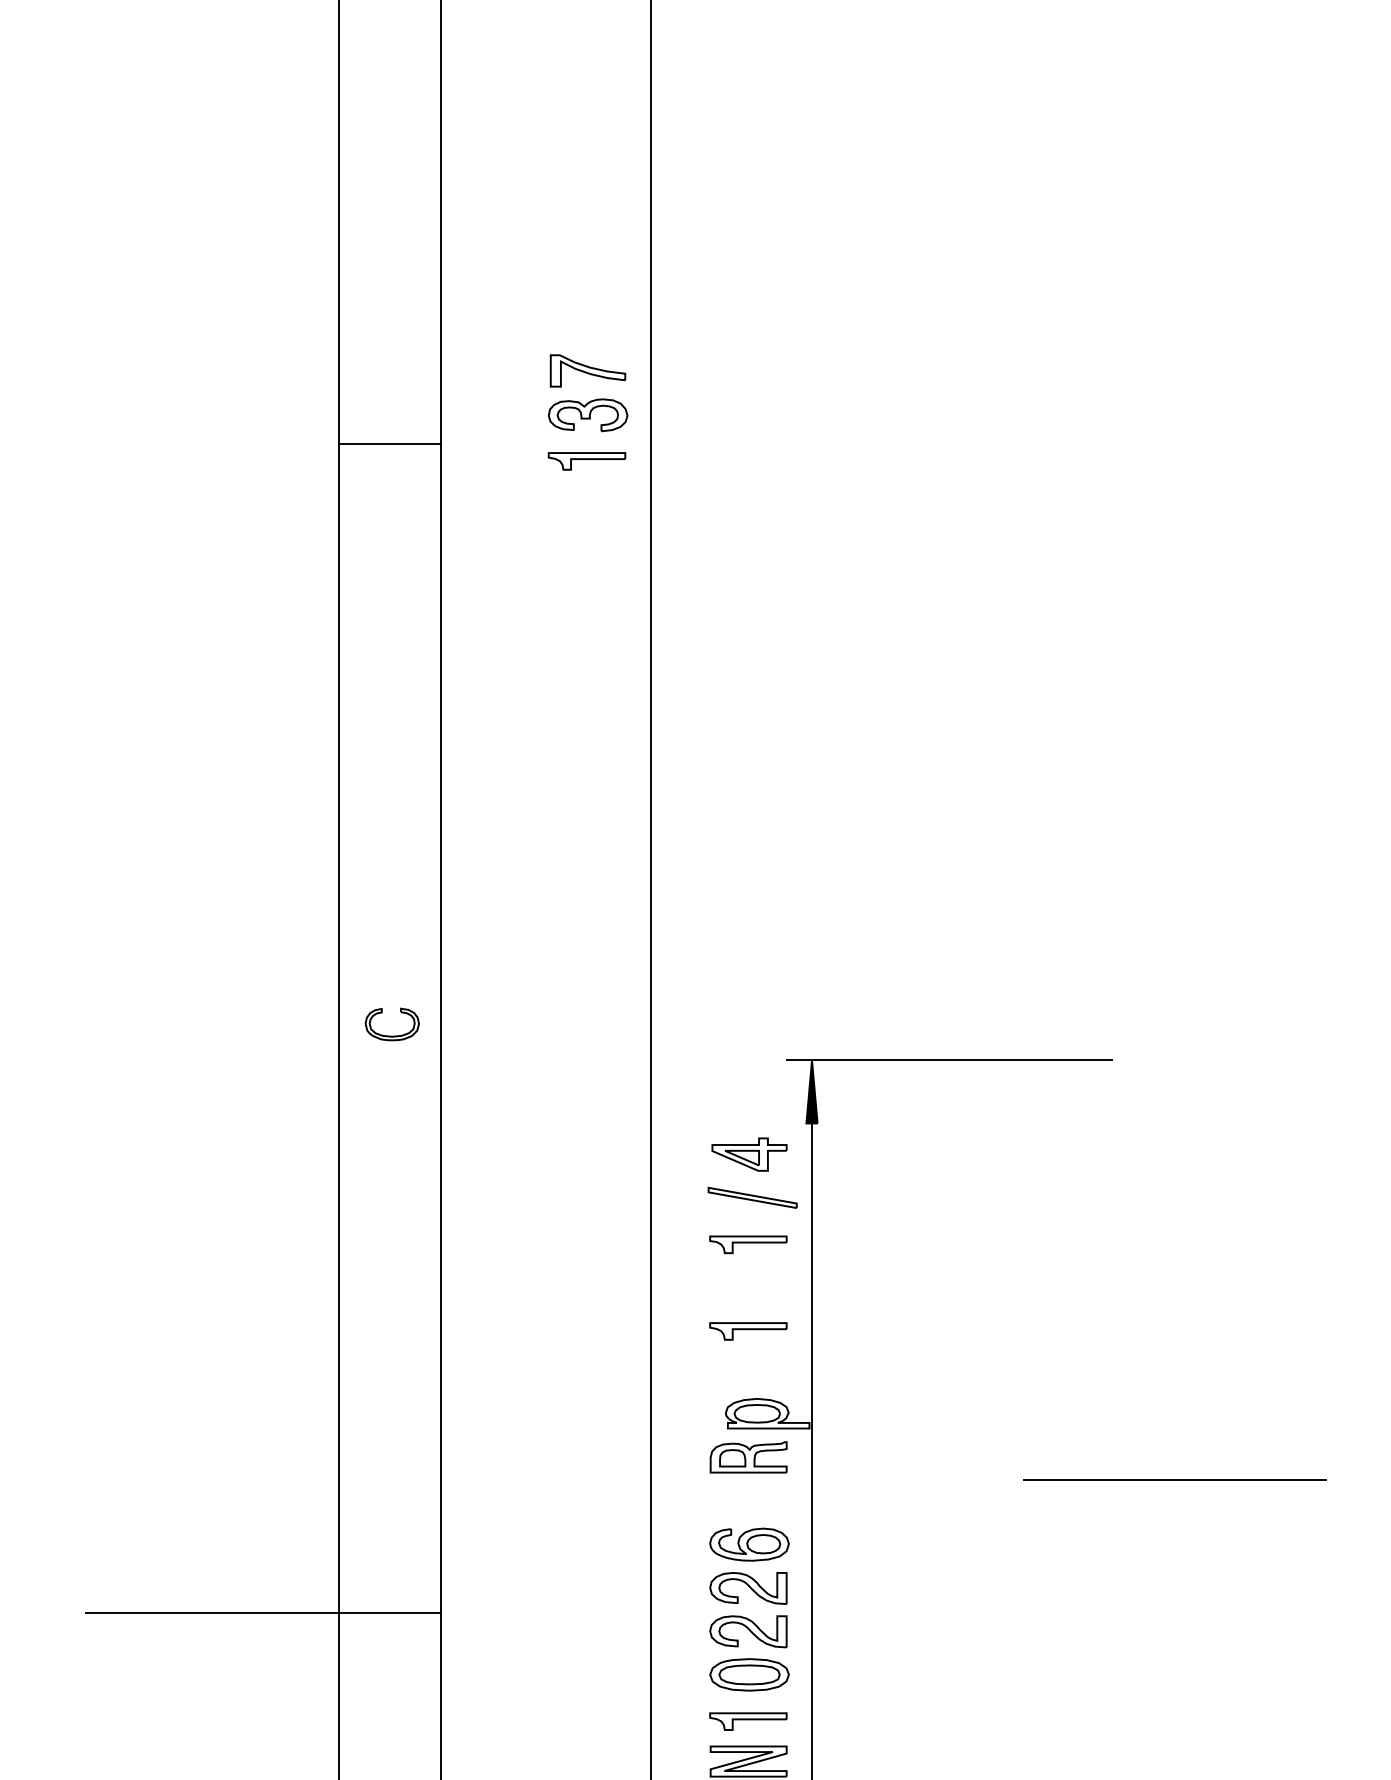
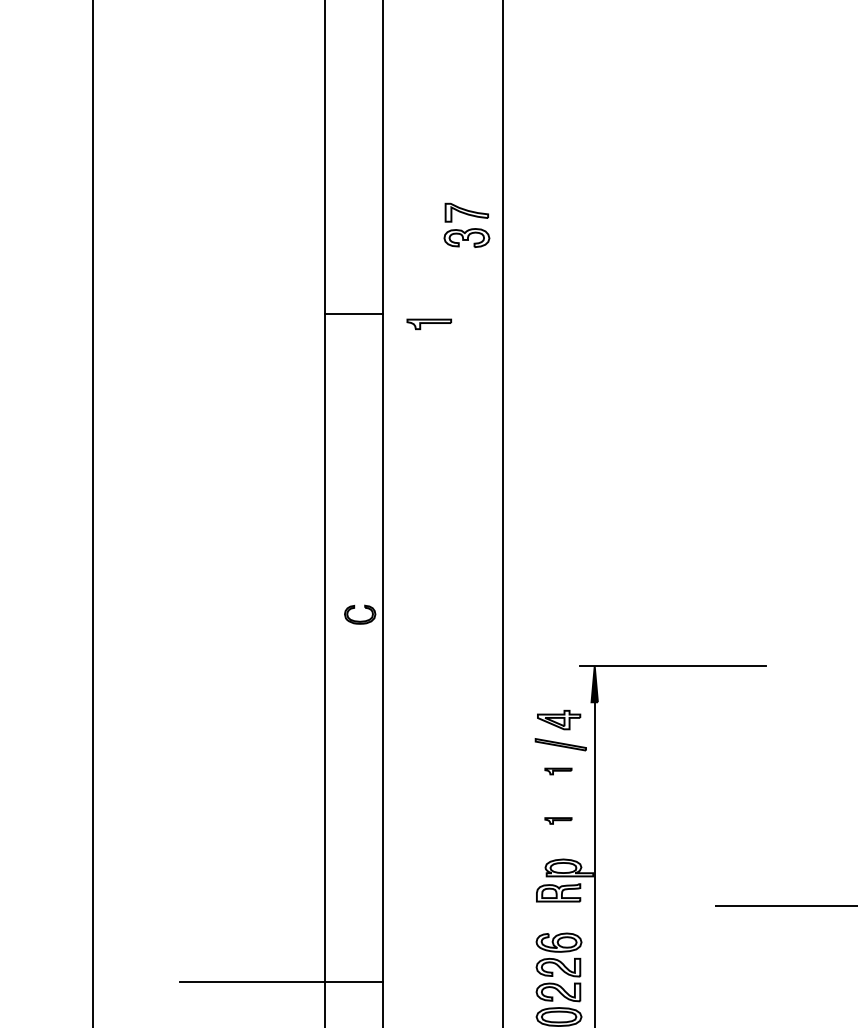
part: (587, 391) -> (466, 224), moved
part: (585, 461) -> (428, 324), moved
part: (392, 1023) -> (360, 614), moved
part: (748, 1244) -> (558, 771), size x0.6
part: (748, 1330) -> (558, 820), size x0.6

